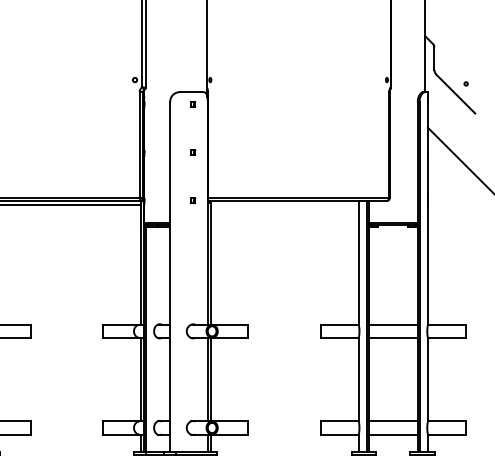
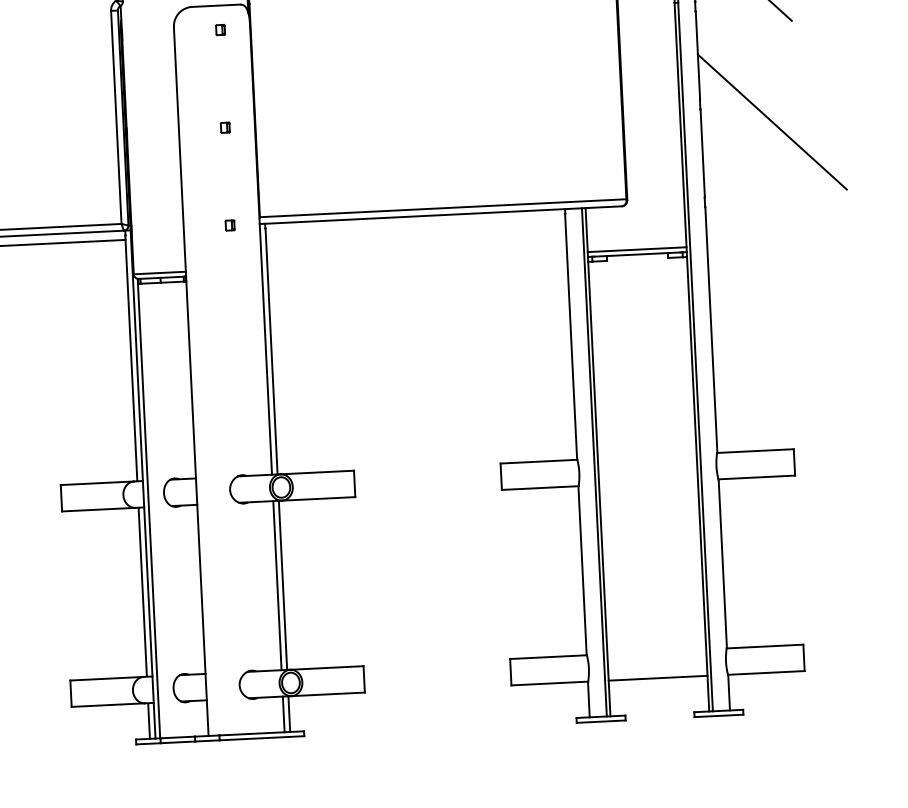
line: (392, 324) -> (645, 455), removed
line: (392, 337) -> (646, 482), removed
line: (392, 421) -> (655, 651), removed

